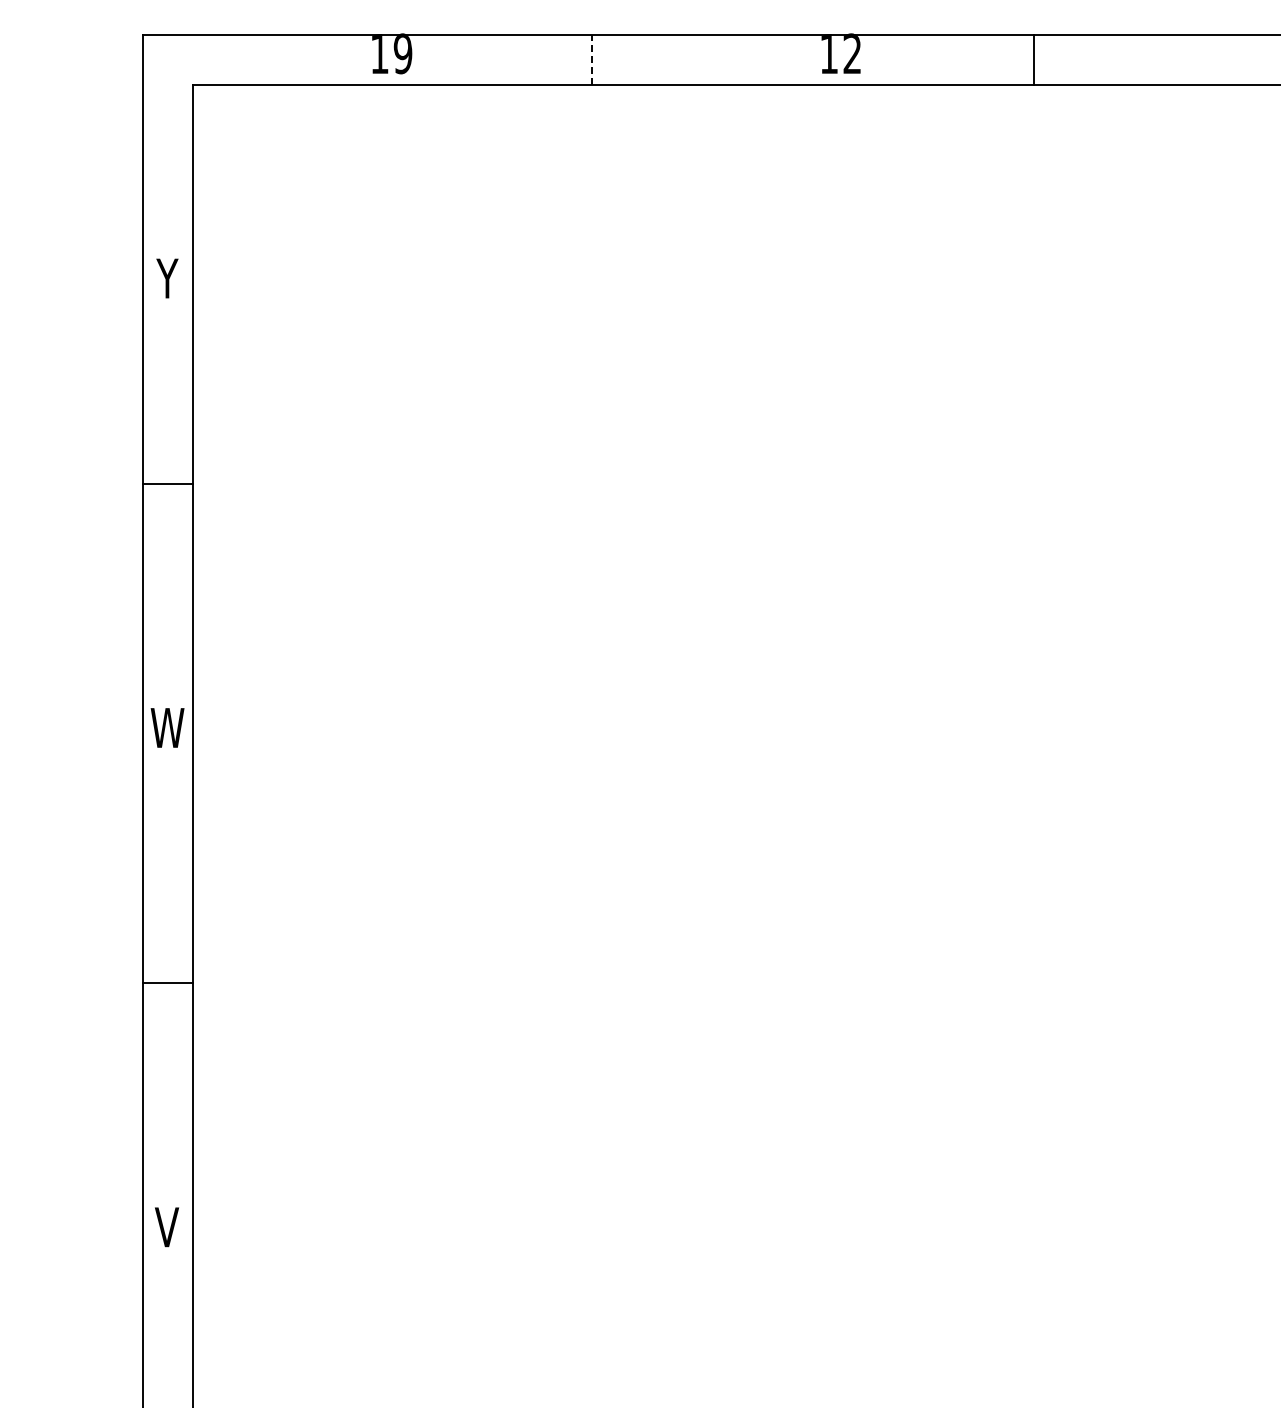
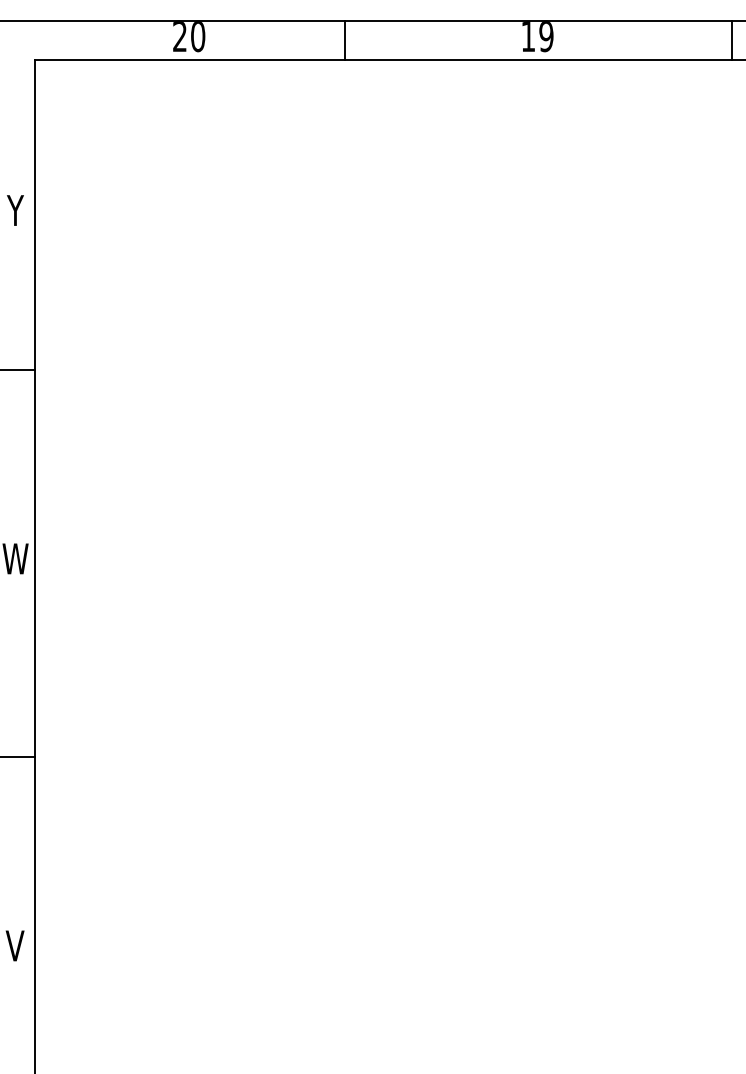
text: (391, 53) -> (189, 36), 19 -> 20
text: (852, 53) -> (546, 36), 12 -> 19
line: (592, 59) -> (344, 40), dashed -> solid
line: (1034, 59) -> (731, 40), moved

